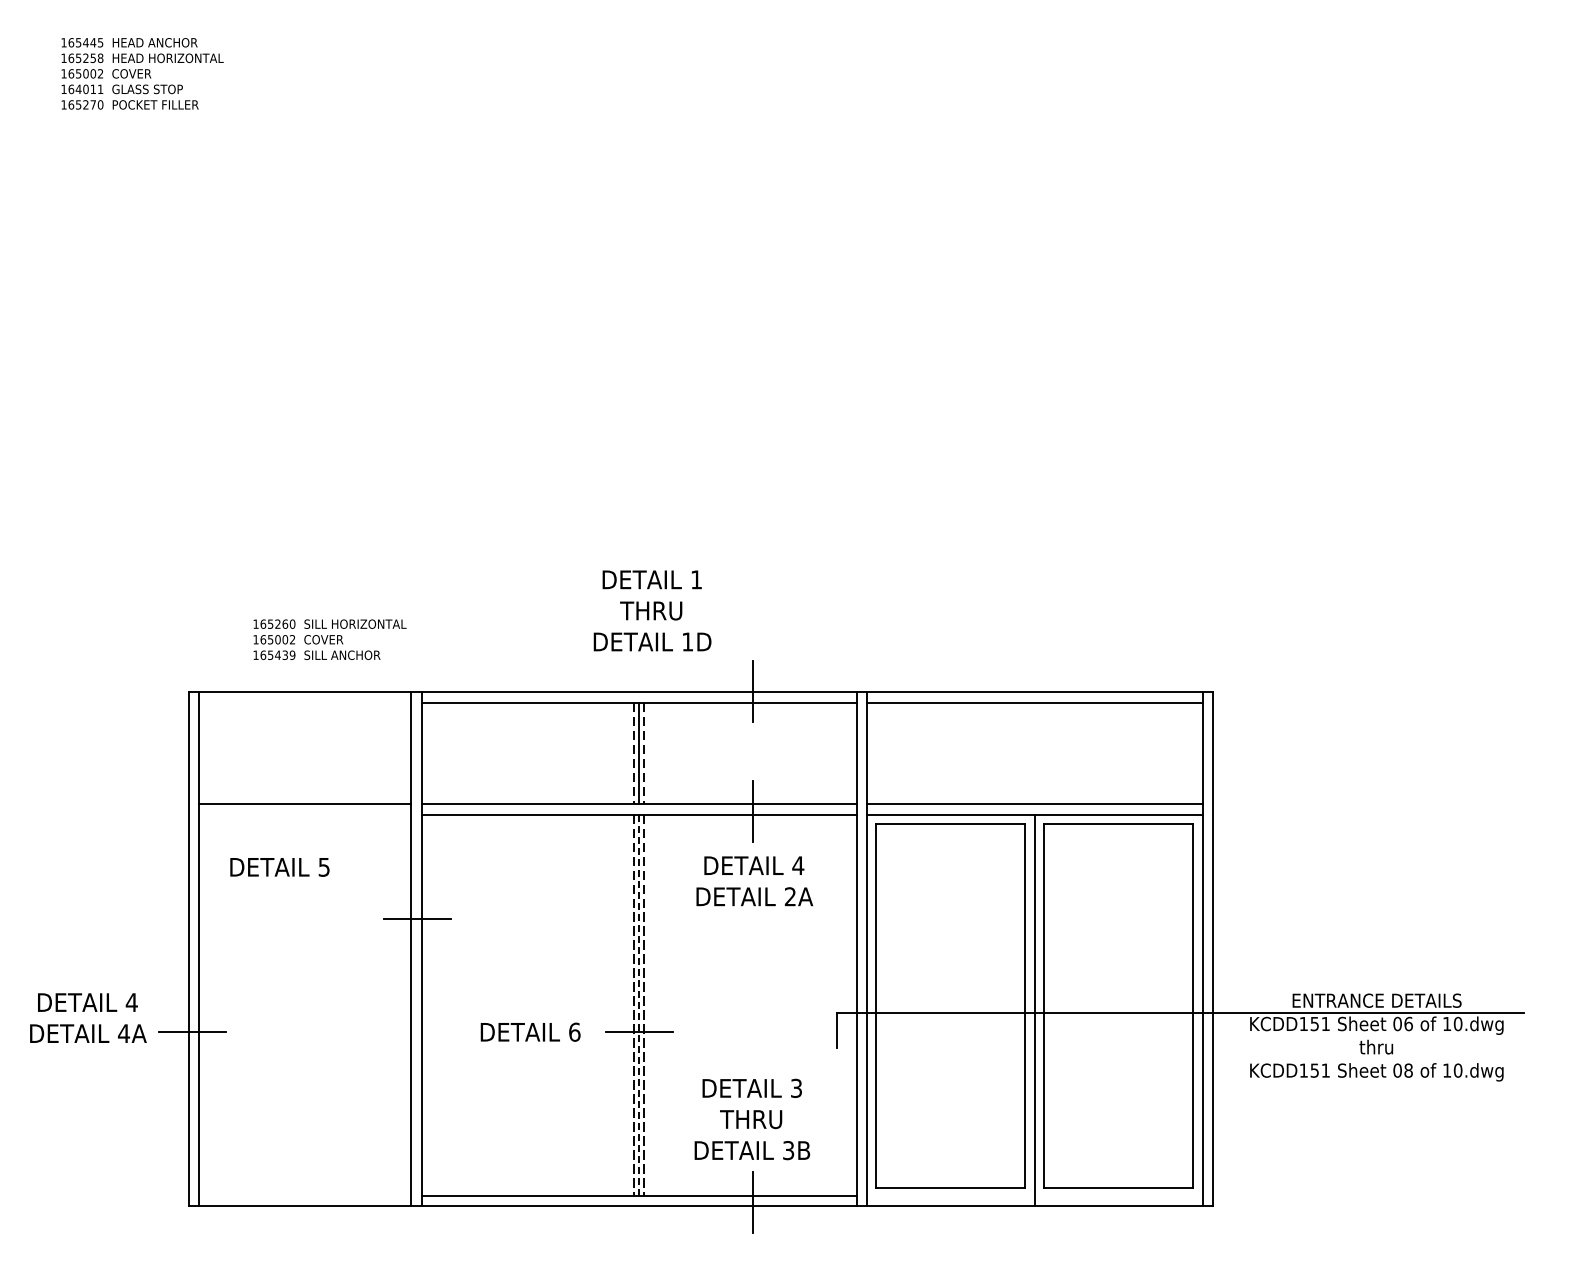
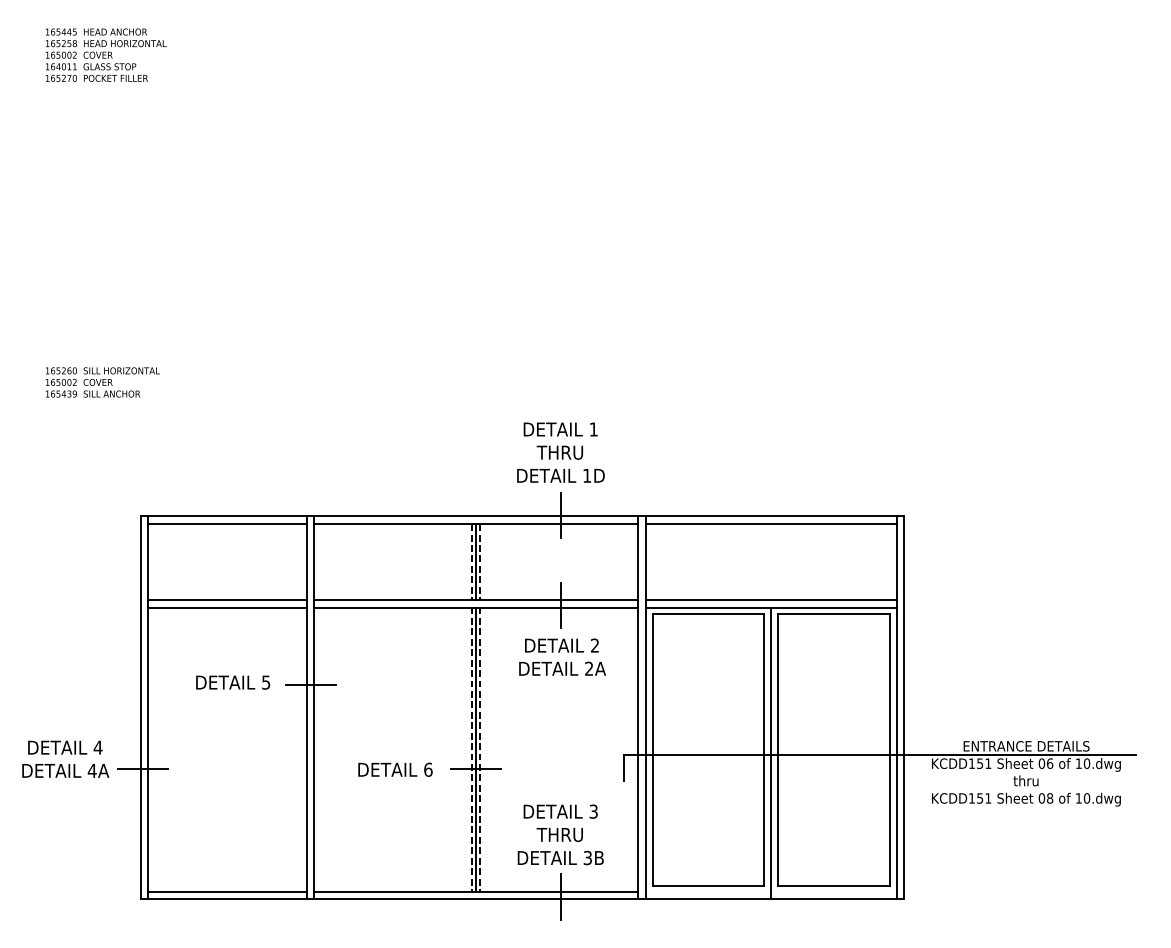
text: (652, 610) -> (560, 452), moved
text: (329, 639) -> (102, 382), moved
line: (305, 702) -> (227, 523), added
line: (305, 814) -> (227, 607), added
text: (798, 865) -> (595, 645), 4 -> 2
text: (279, 867) -> (232, 682), moved
line: (639, 1005) -> (476, 749), dashed -> solid
line: (305, 1195) -> (227, 891), added

